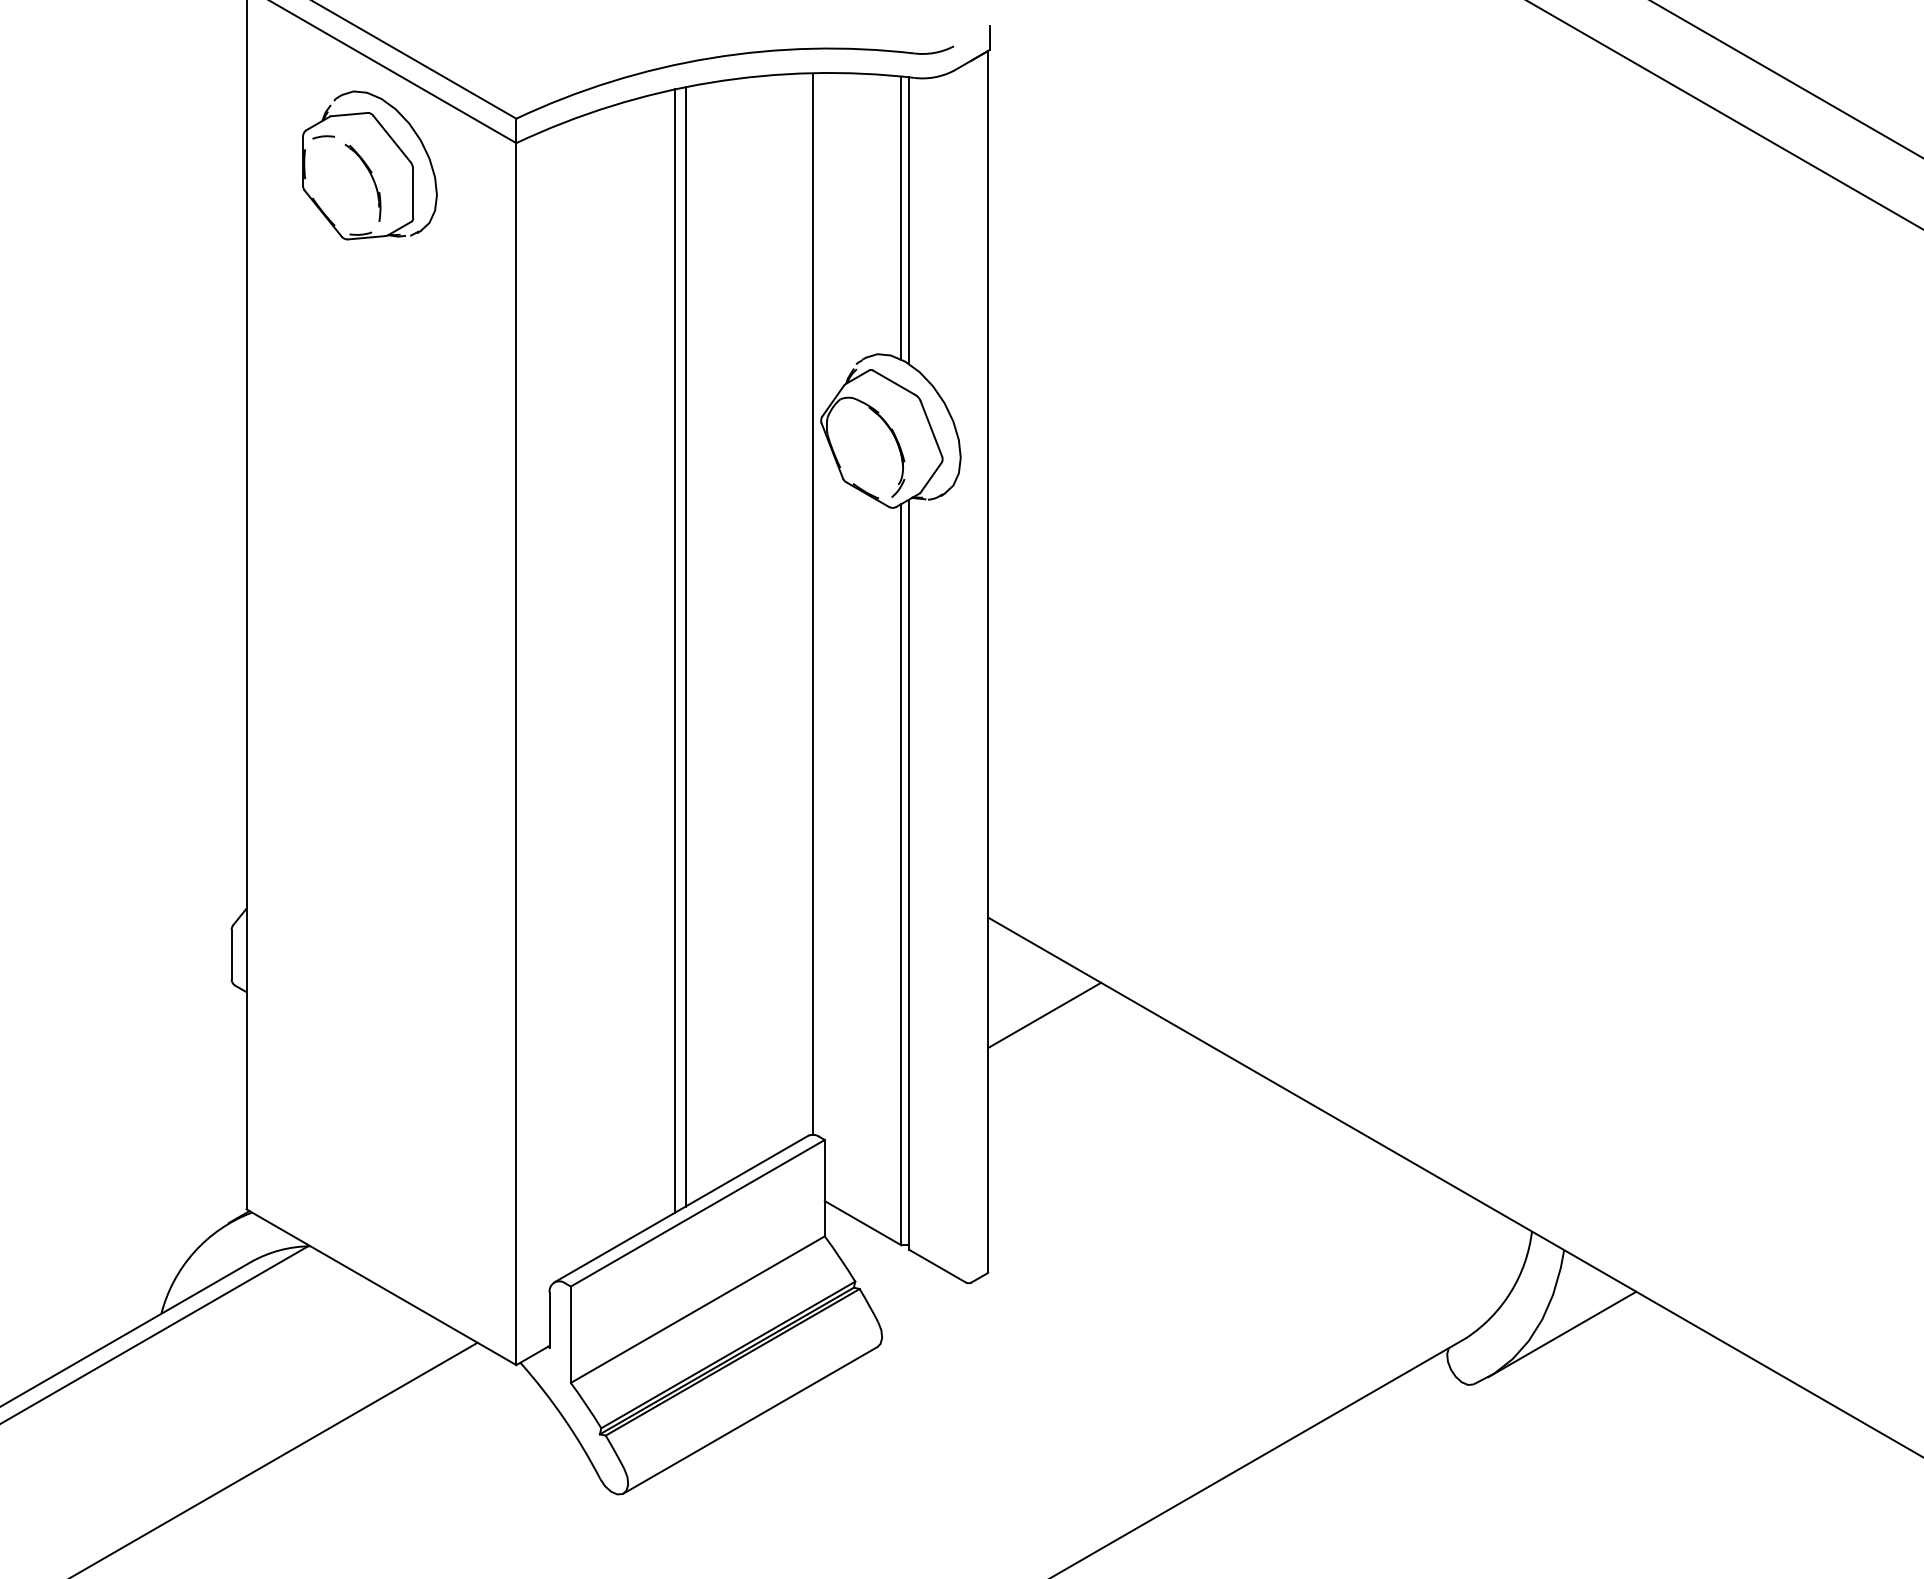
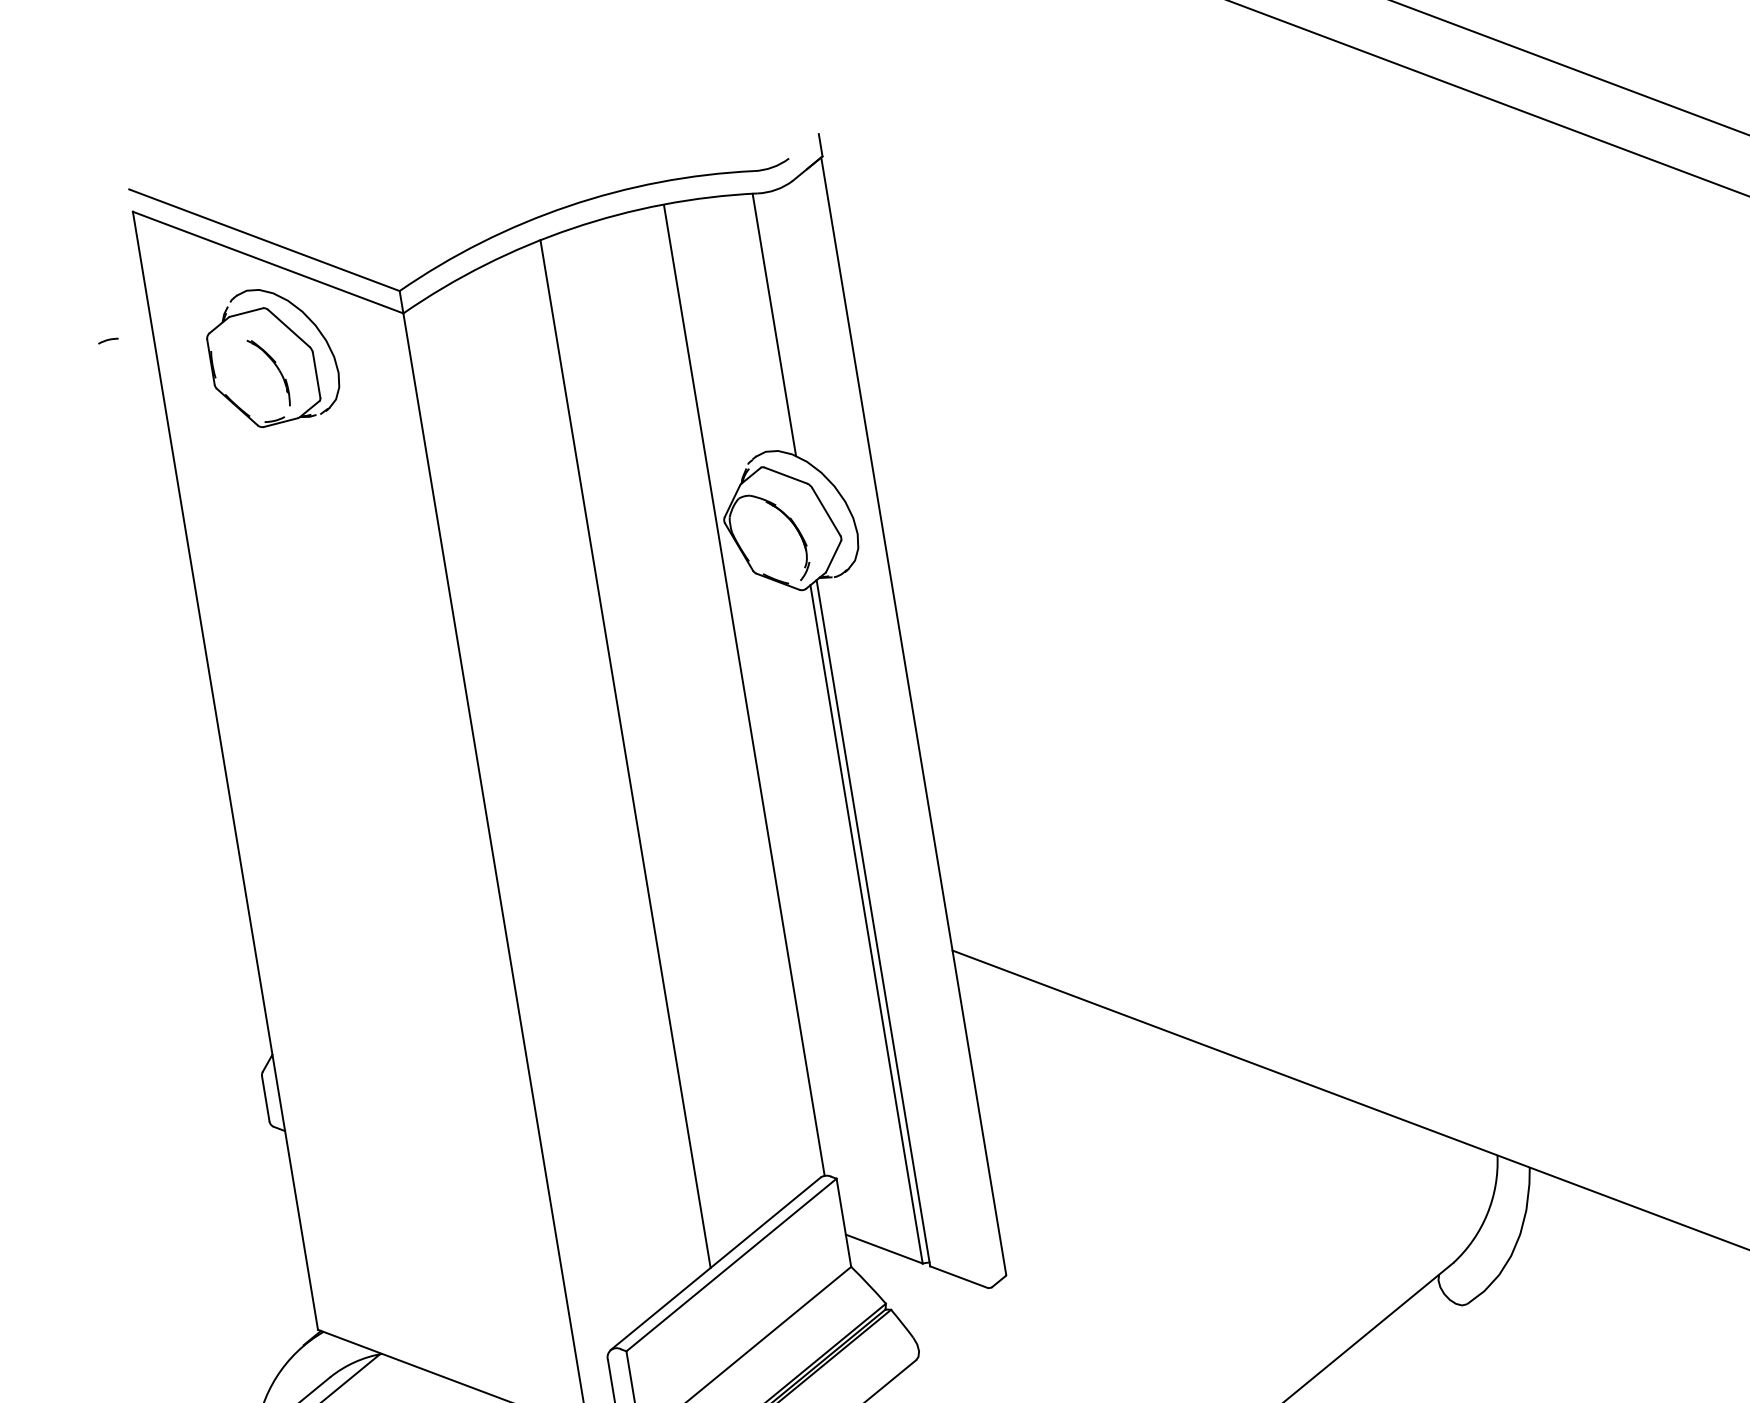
line: (323, 137) -> (108, 340), moved
line: (901, 217) -> (767, 323), removed
line: (685, 646) -> (634, 748), removed
line: (1044, 1014) -> (1018, 1030), removed
line: (1562, 1334) -> (1541, 1244), removed

